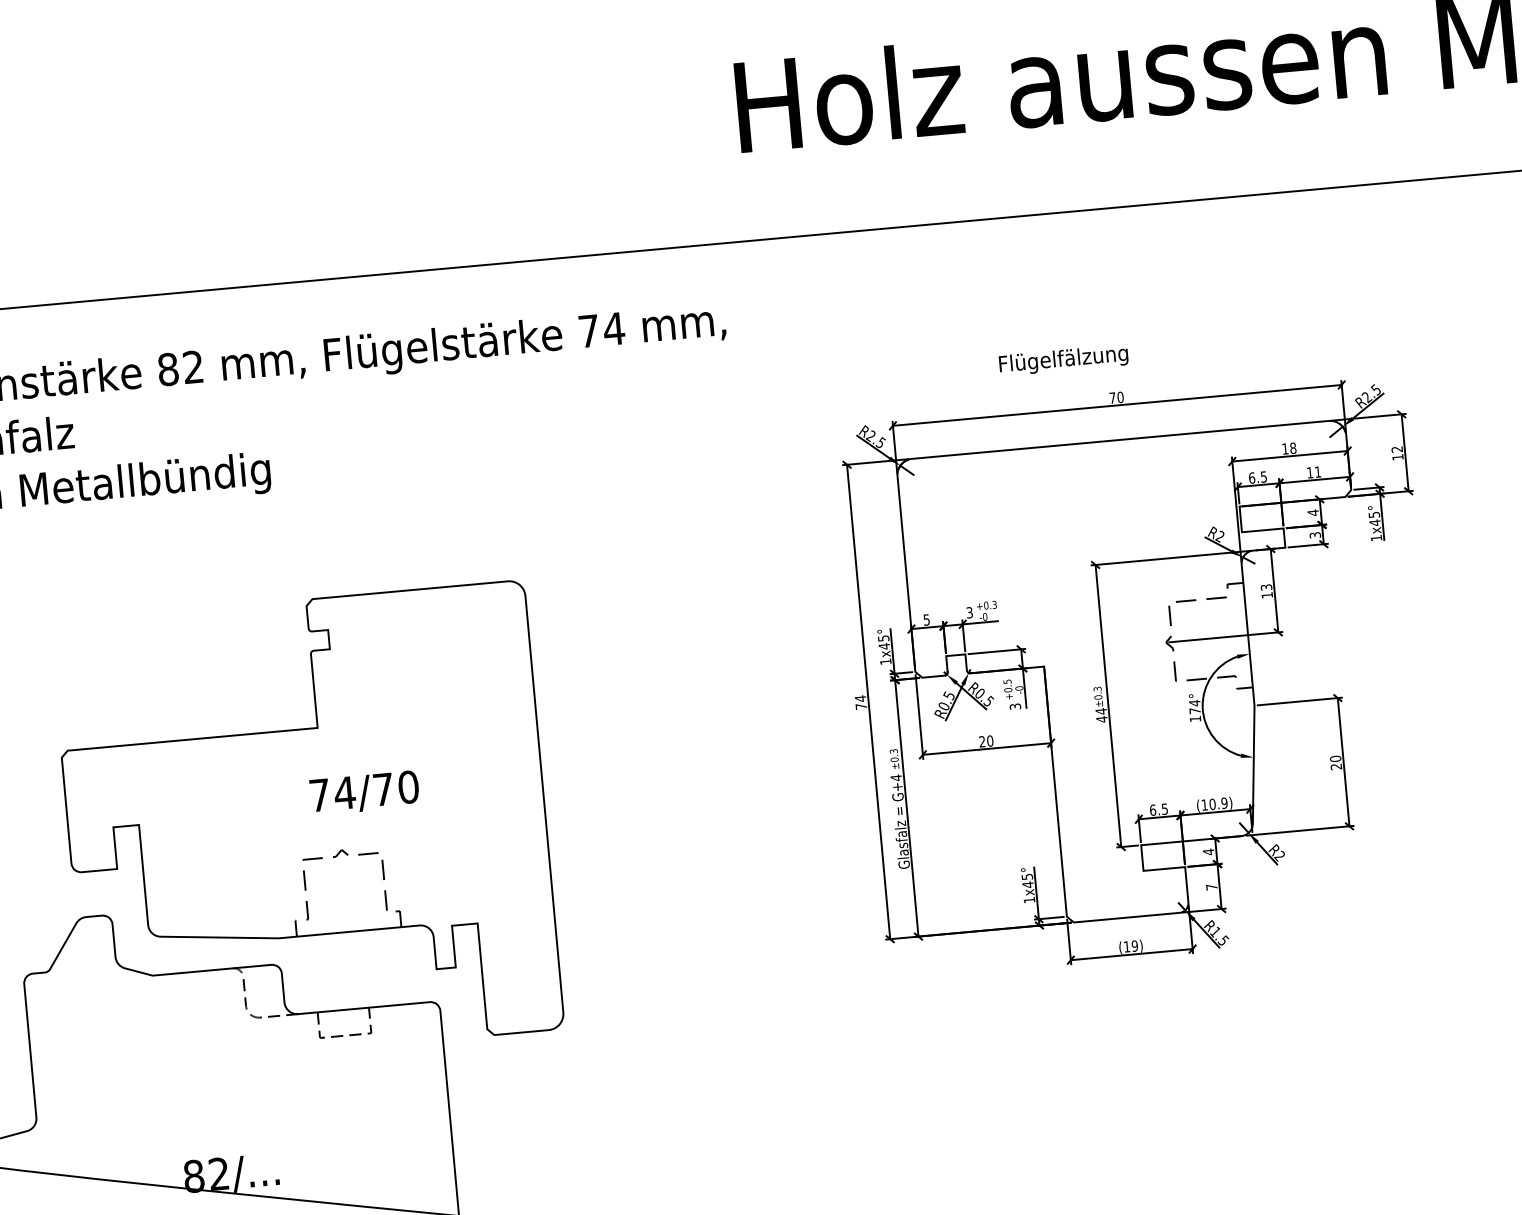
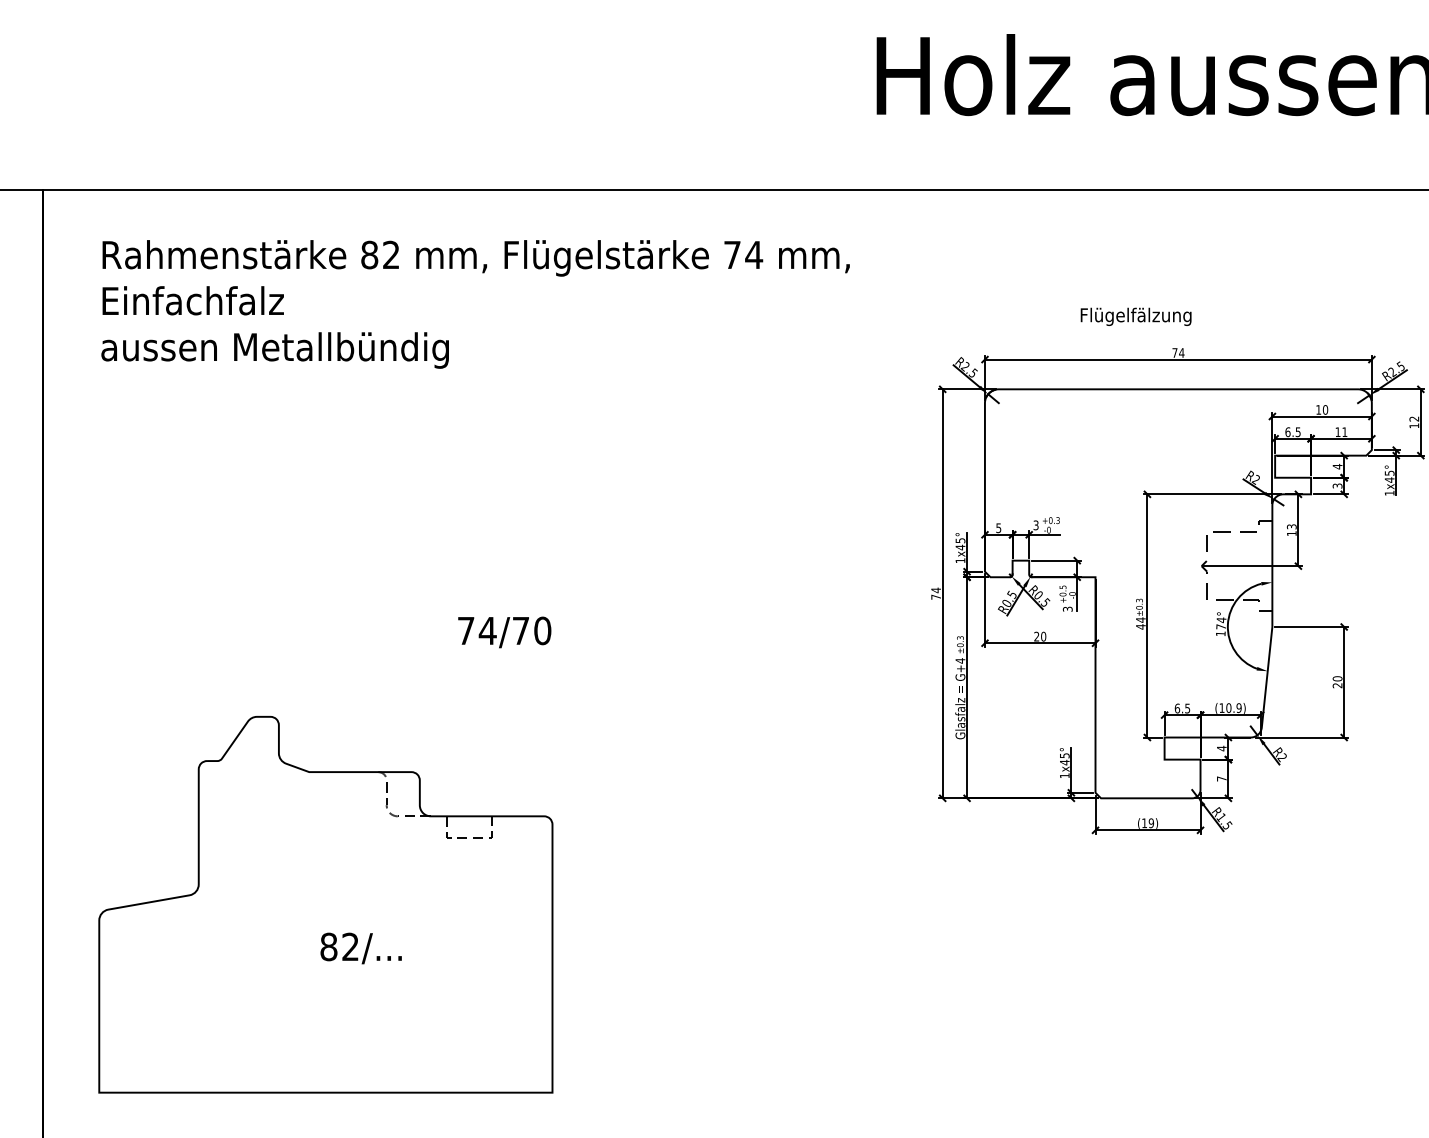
text: (1120, 396) -> (1181, 352), 70 -> 74
text: (1293, 447) -> (1325, 409), 18 -> 10
part: (306, 825) -> (452, 655), removed

